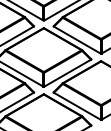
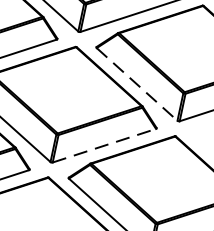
line: (77, 40) -> (137, 85), solid -> dashed
line: (67, 73) -> (103, 146), solid -> dashed

